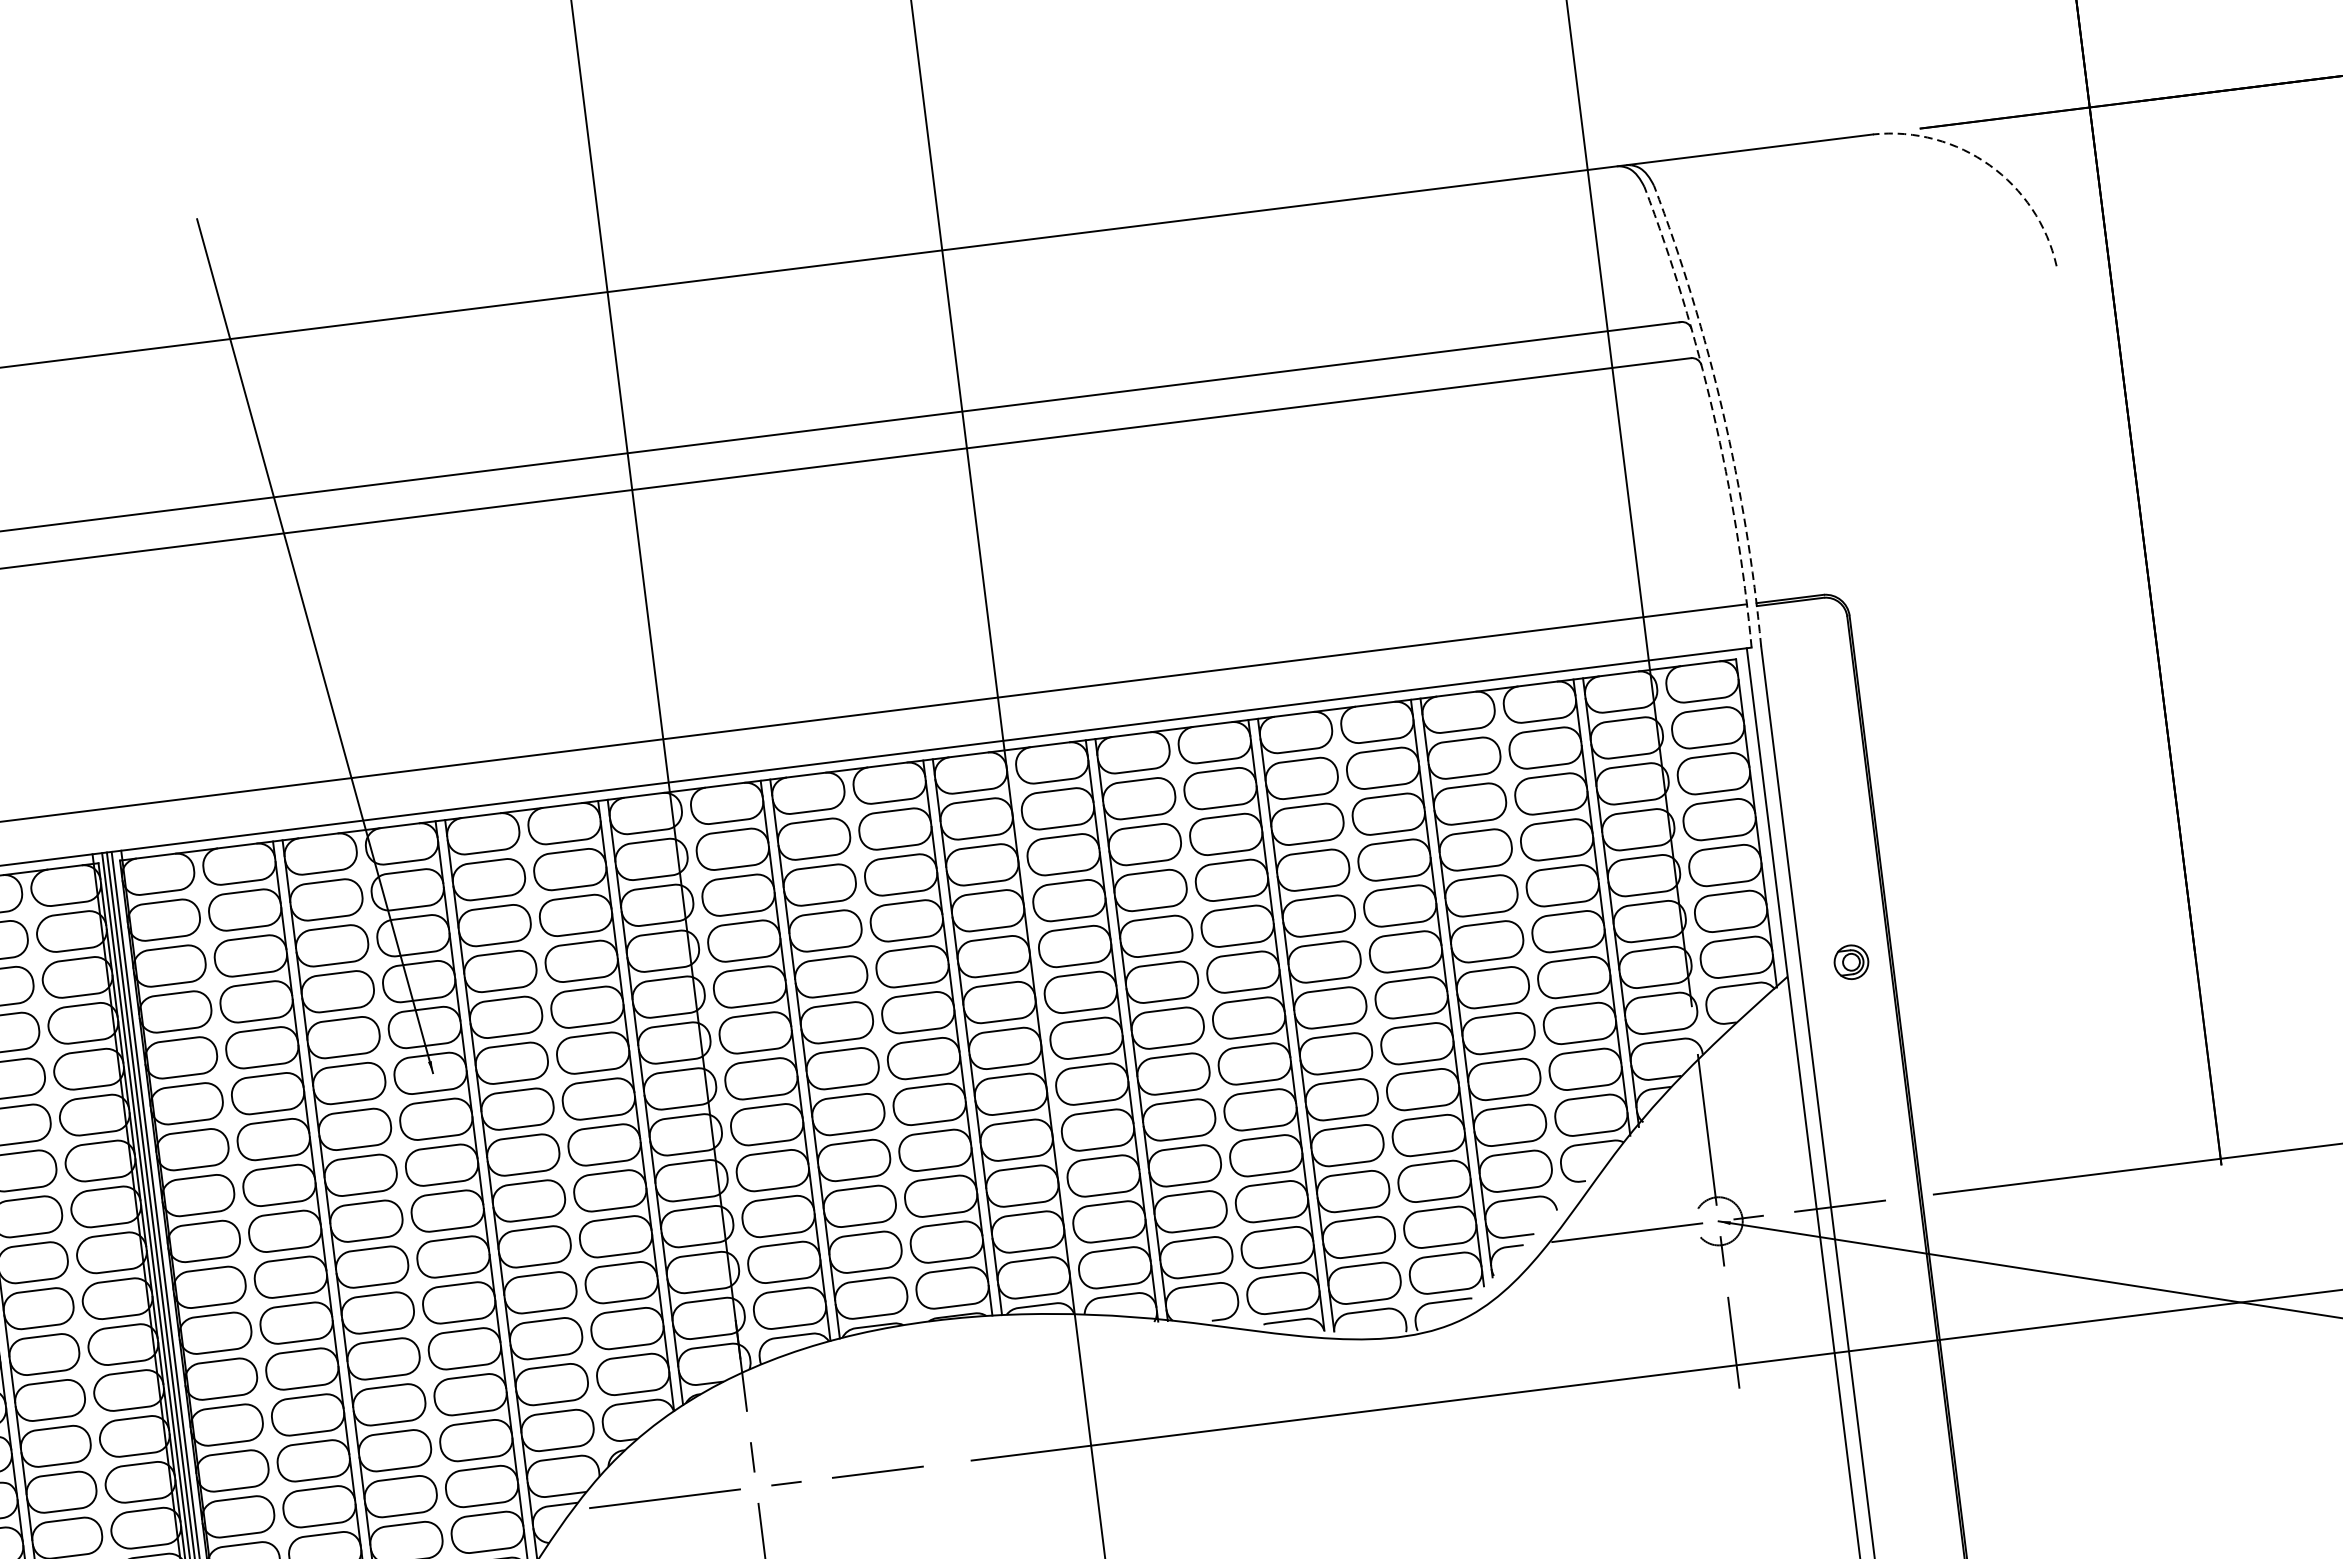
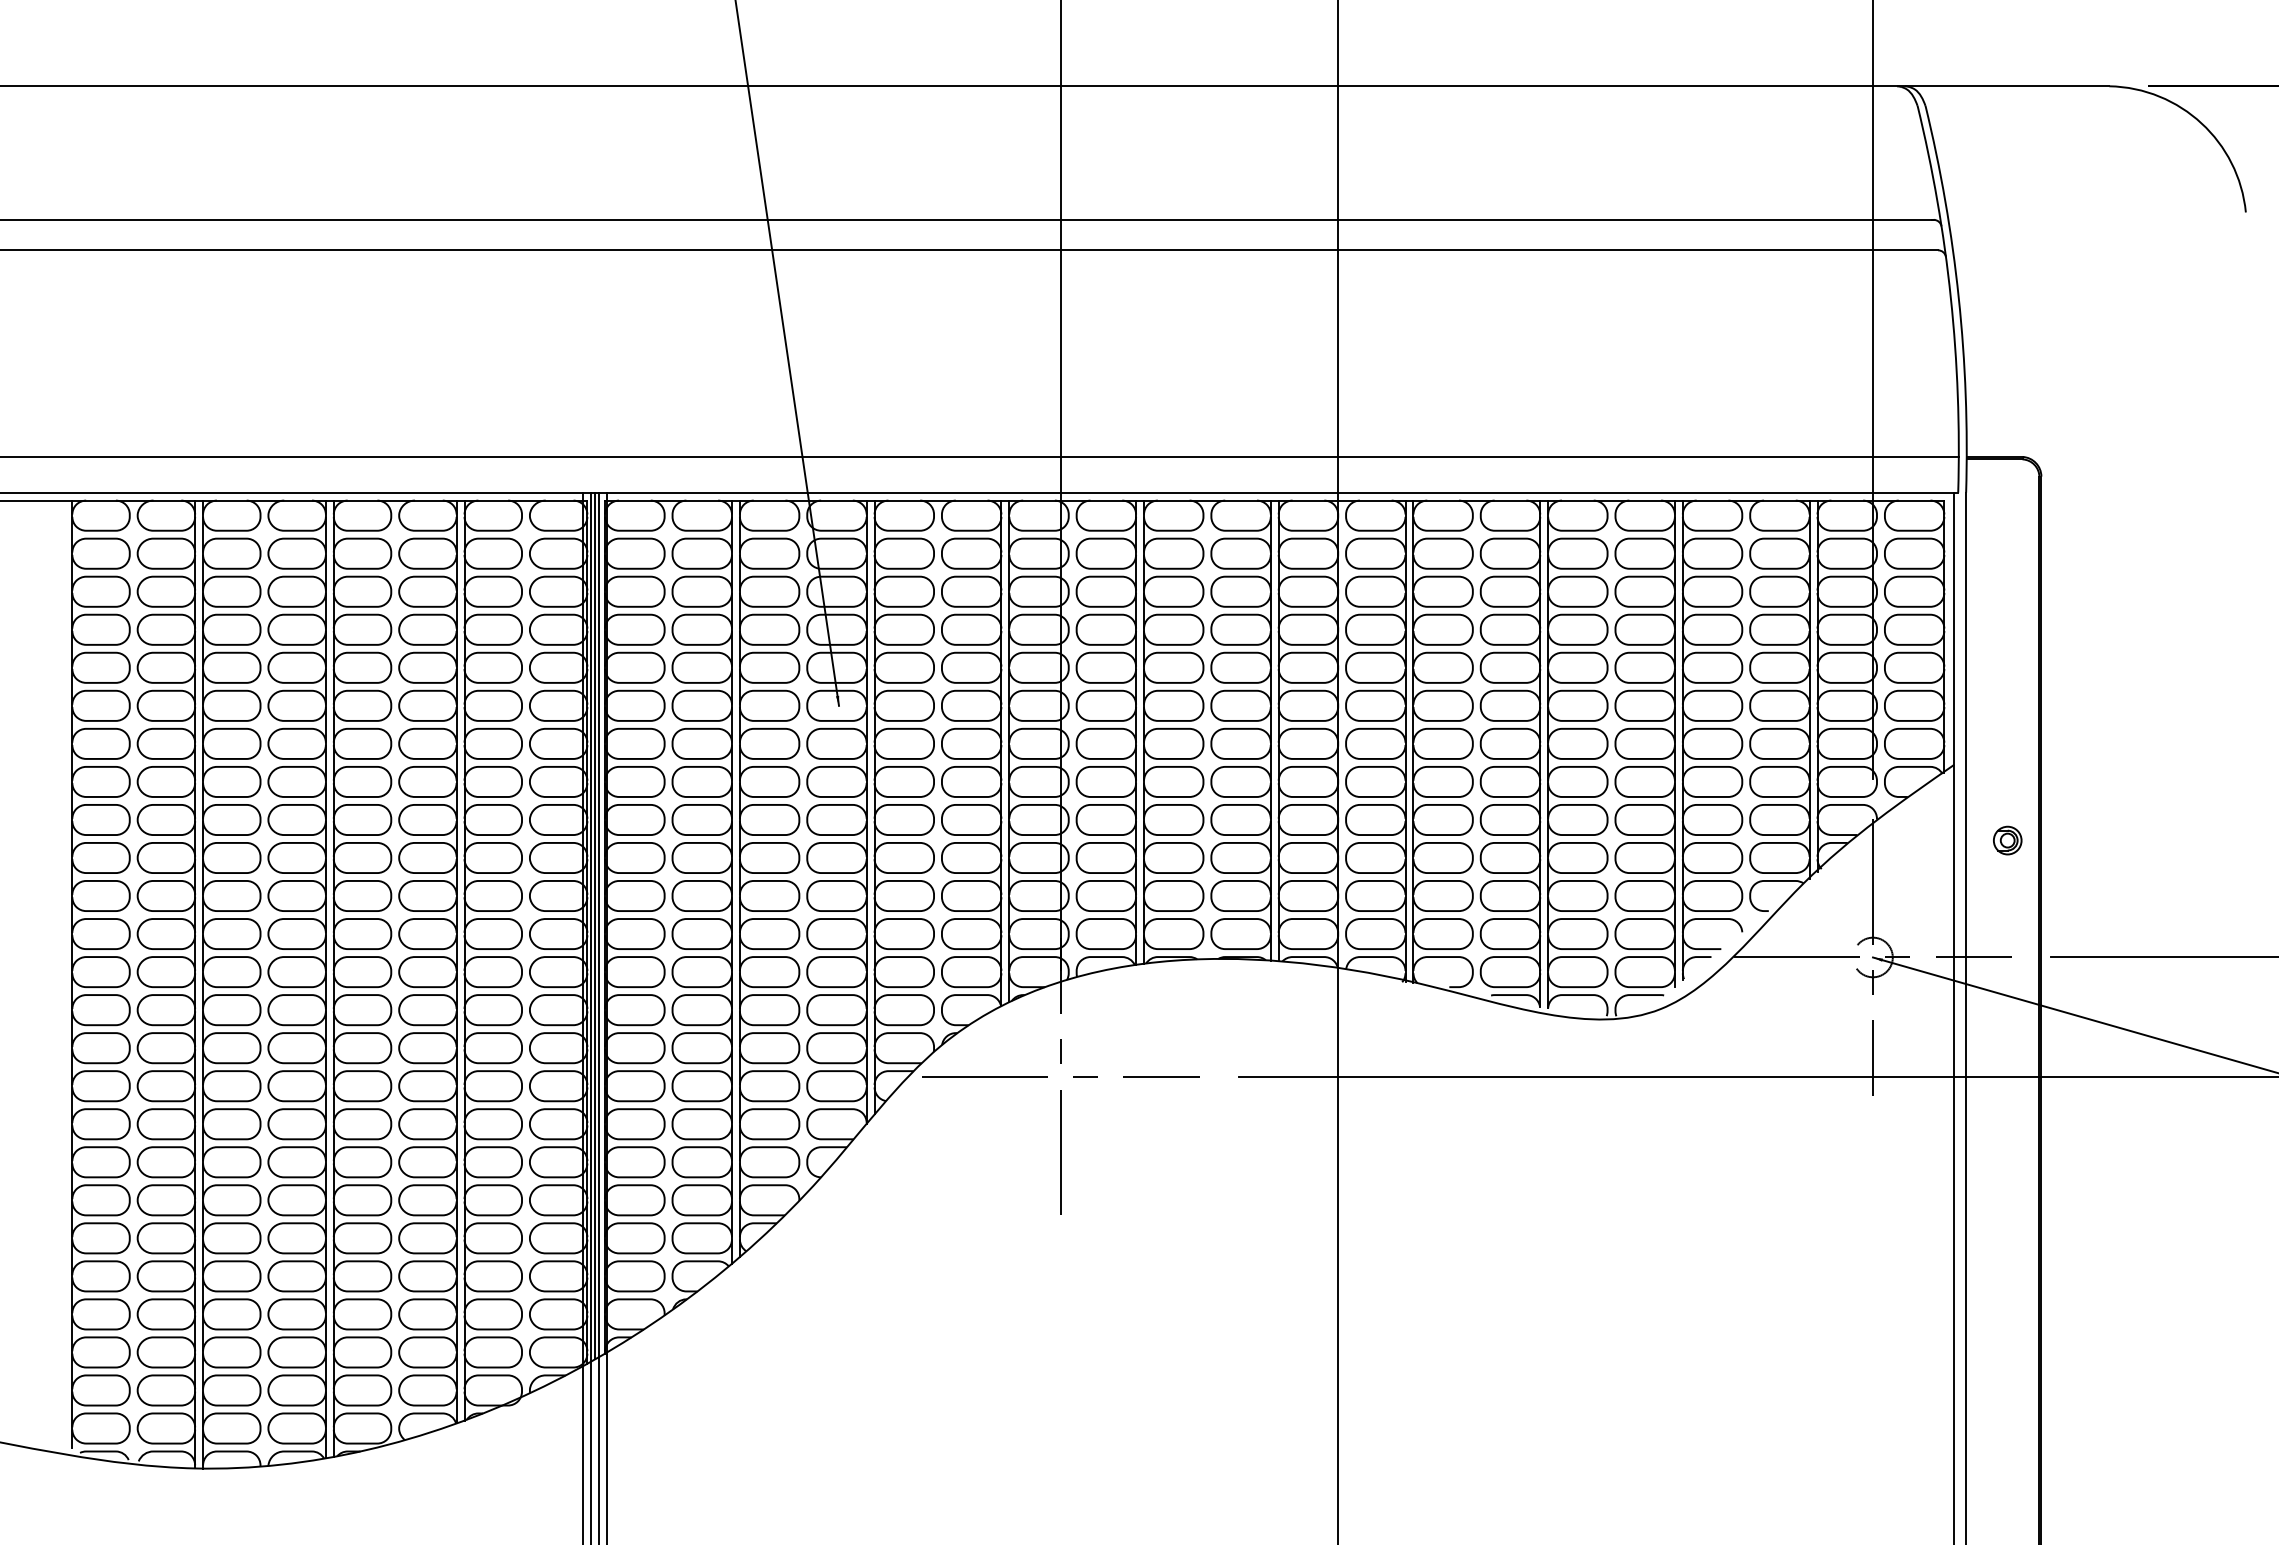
arc: (1989, 165) -> (2201, 123), dashed -> solid
arc: (1722, 412) -> (1958, 297), dashed -> solid
arc: (1712, 413) -> (1950, 297), dashed -> solid
part: (1851, 962) -> (2007, 840), moved

